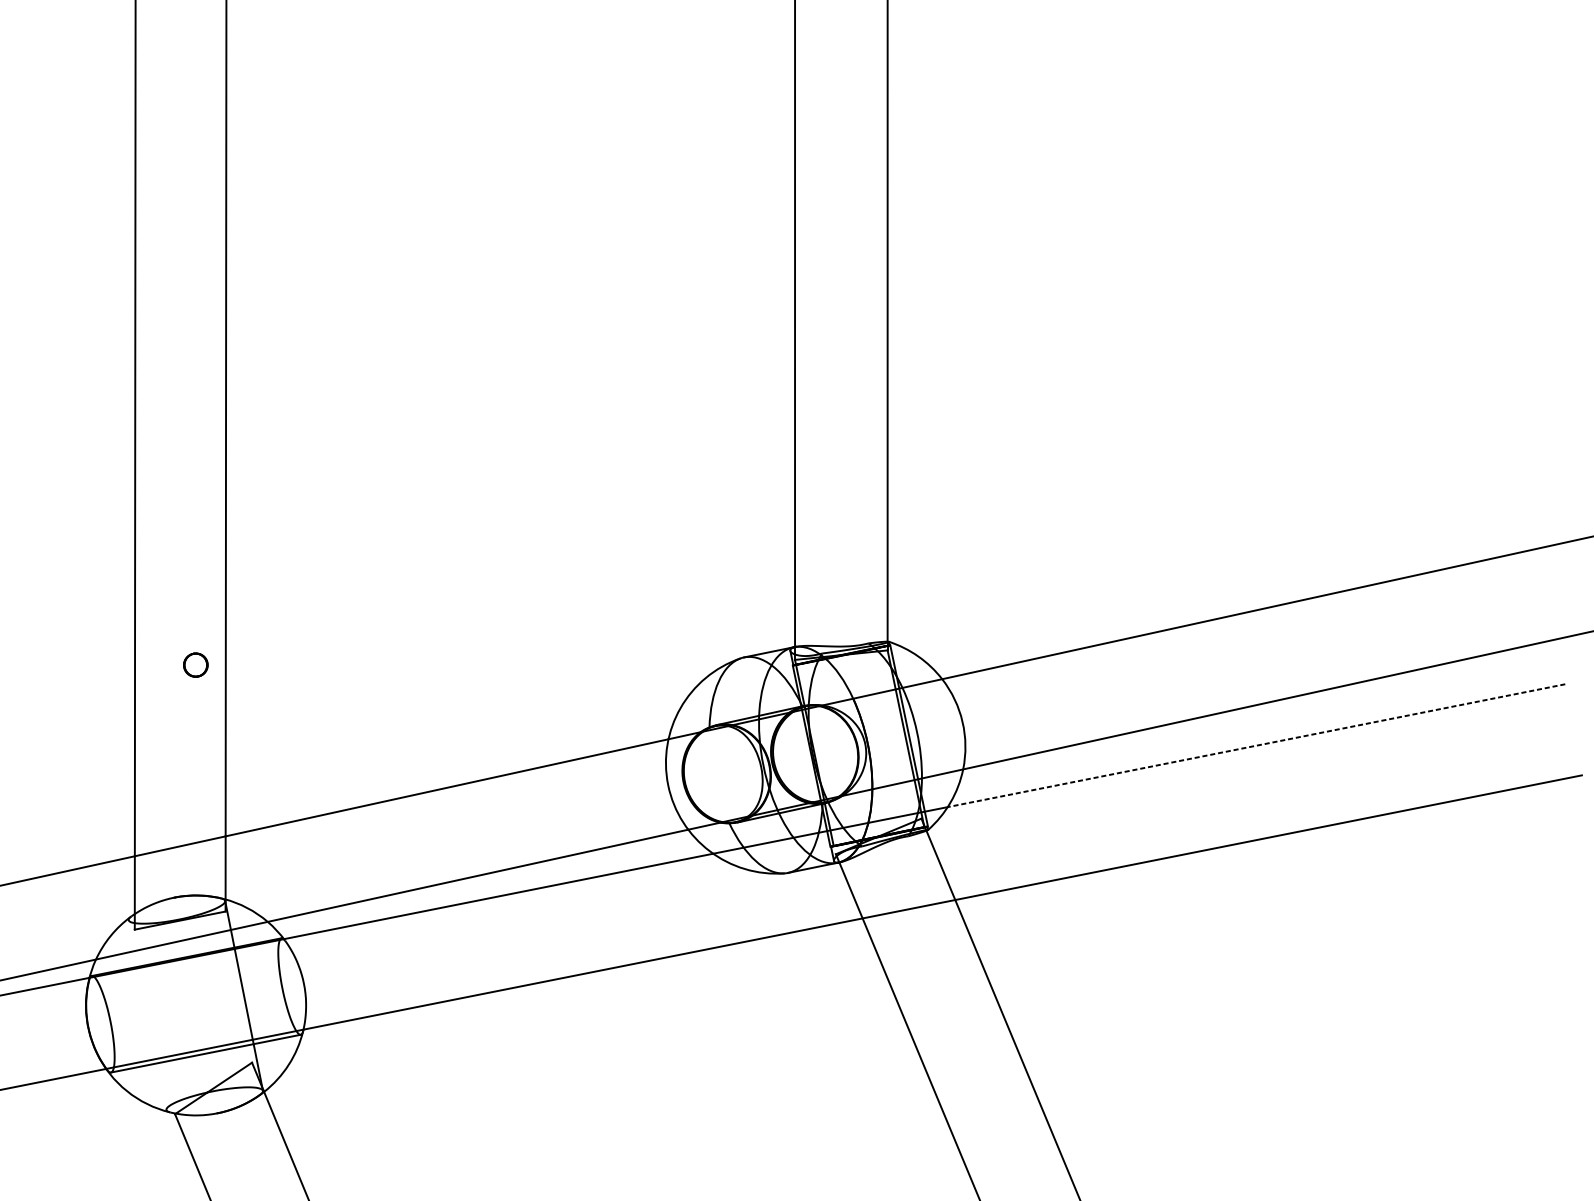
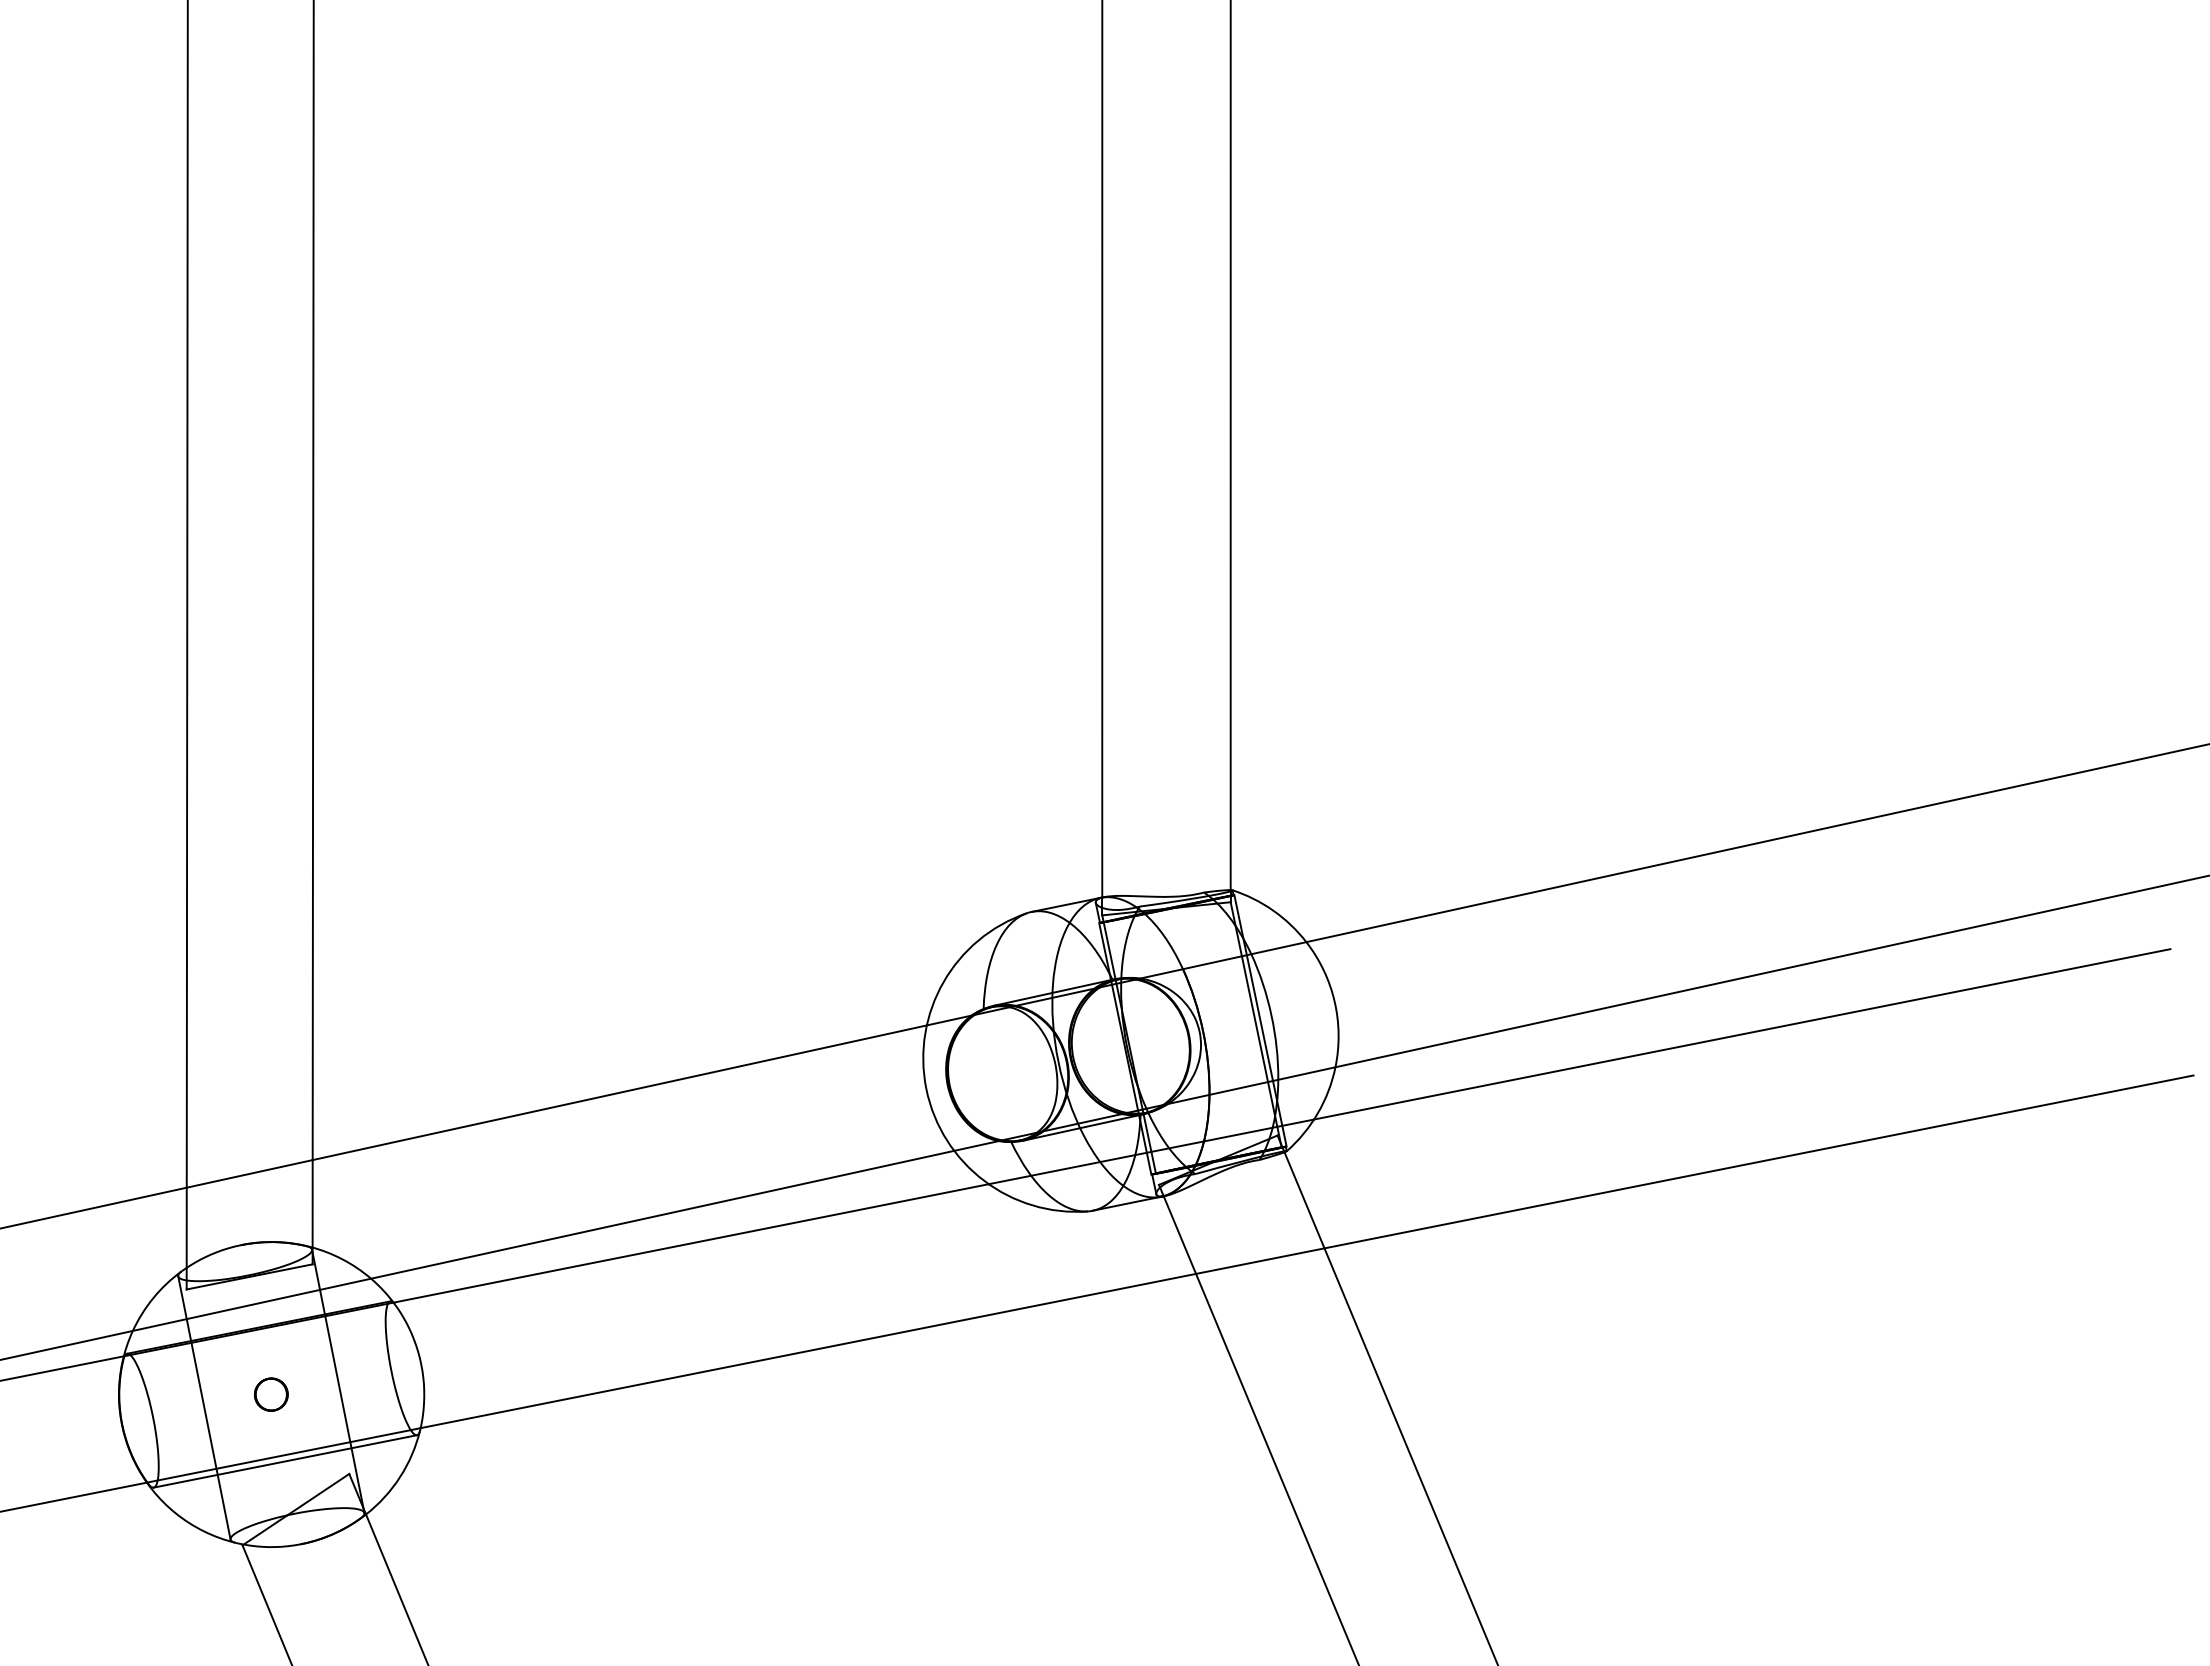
part: (195, 665) -> (271, 1394), moved
line: (1256, 745) -> (1742, 1034), dashed -> solid
line: (147, 1014) -> (204, 1407), added

